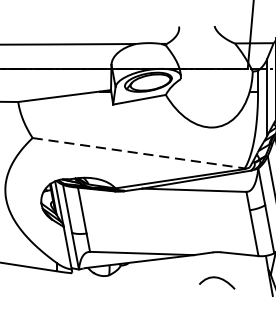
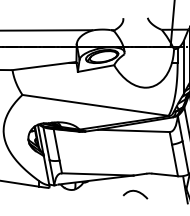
line: (138, 153) -> (95, 105), dashed -> solid
curve: (218, 279) -> (136, 192), moved

